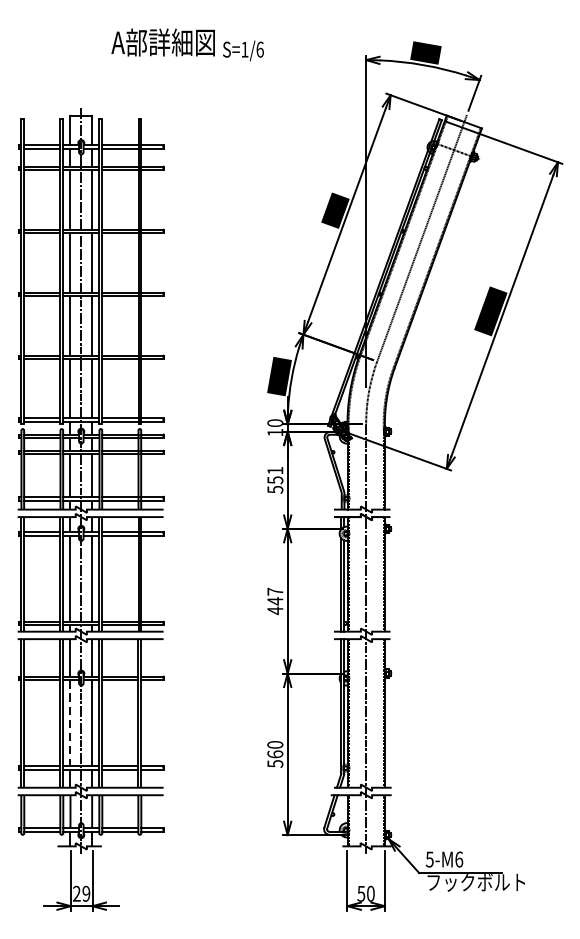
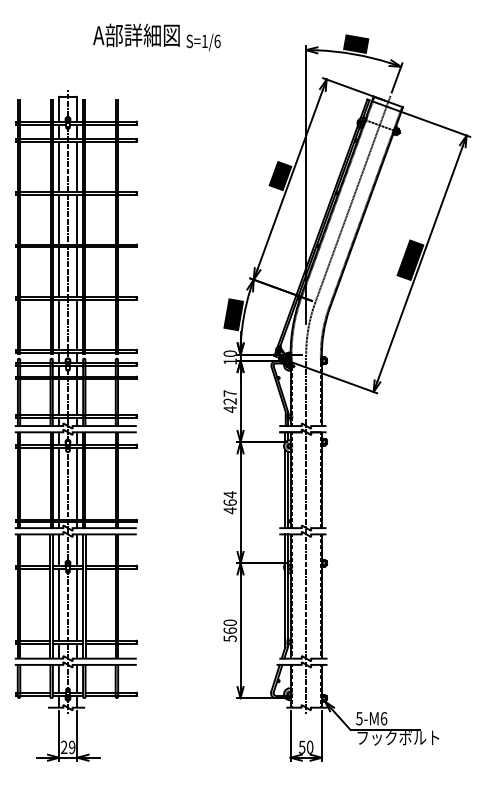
text: (274, 480) -> (229, 401), 551 -> 427
text: (274, 596) -> (229, 498), 447 -> 464
line: (69, 722) -> (58, 604), dashed -> solid

